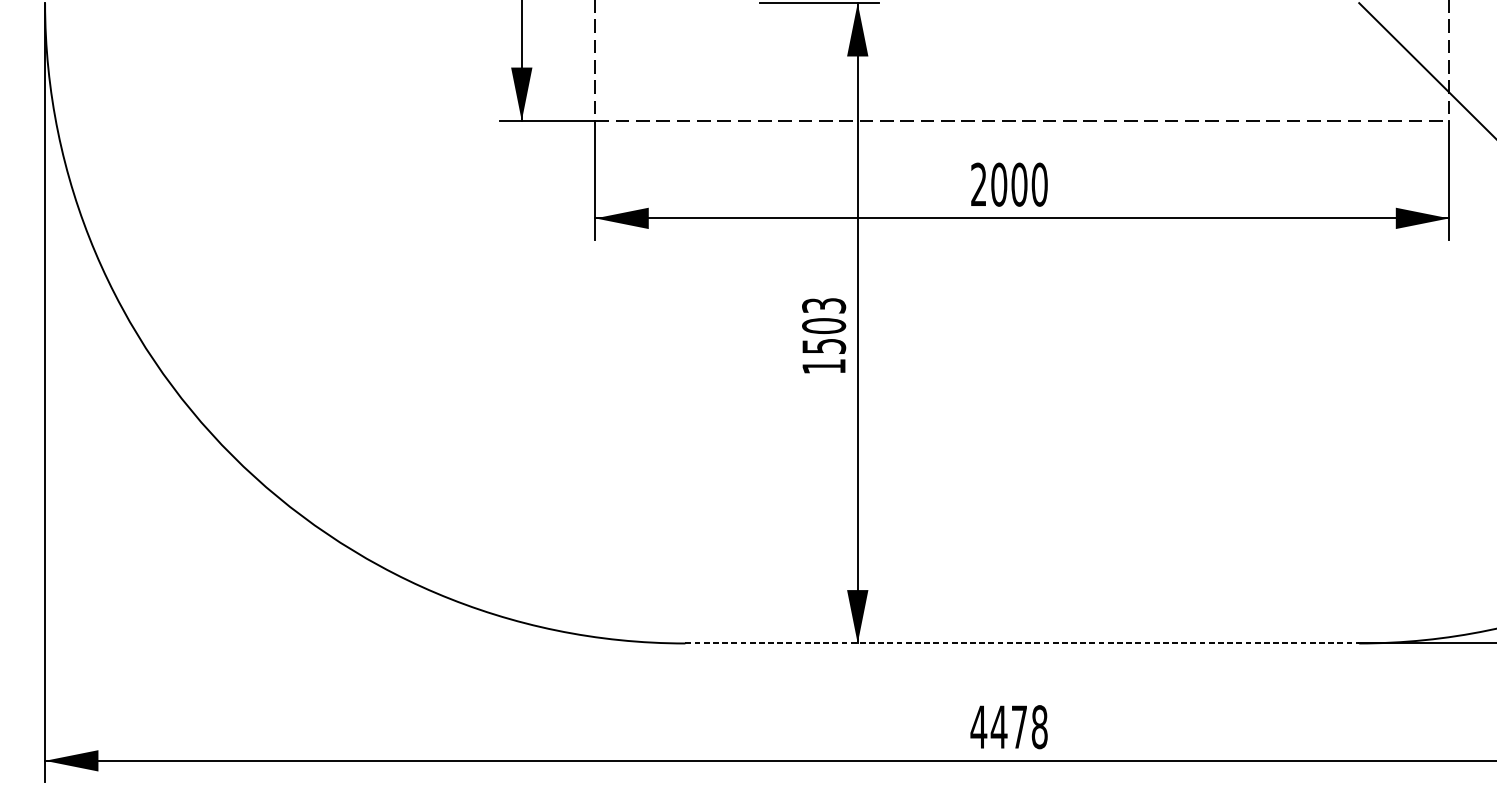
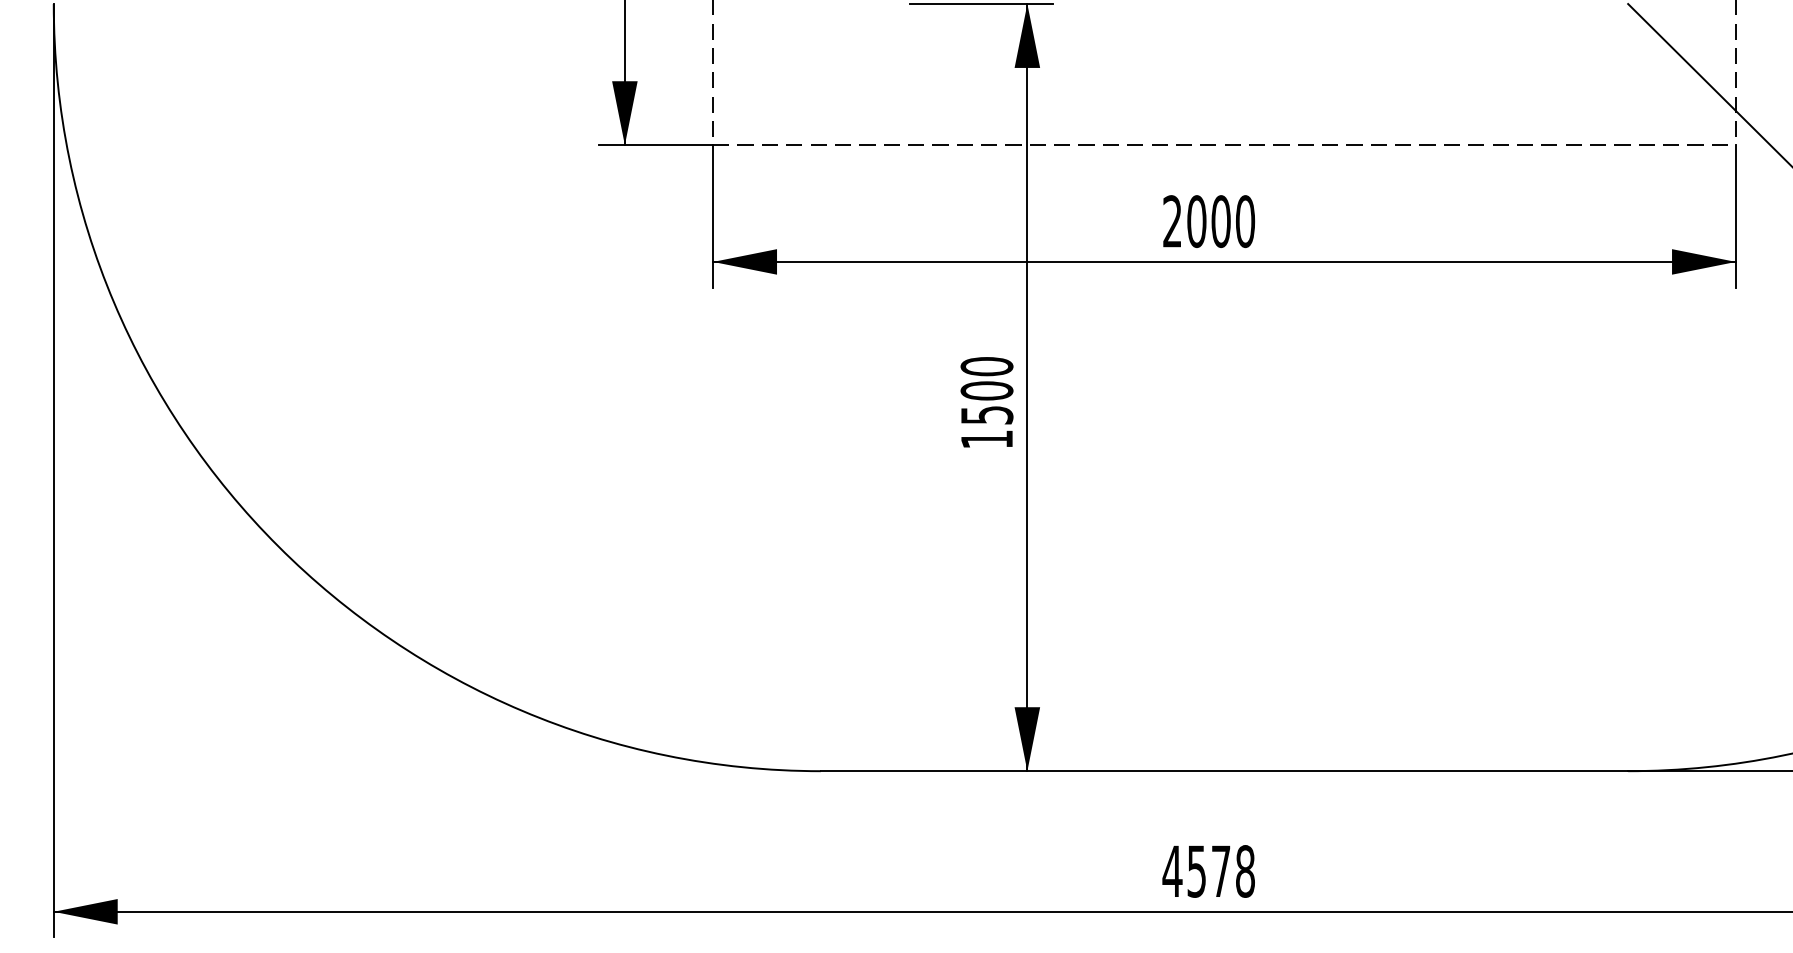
text: (823, 305) -> (986, 366), 1503 -> 1500
line: (1022, 643) -> (1224, 771), dashed -> solid
text: (998, 727) -> (1196, 871), 4478 -> 4578

